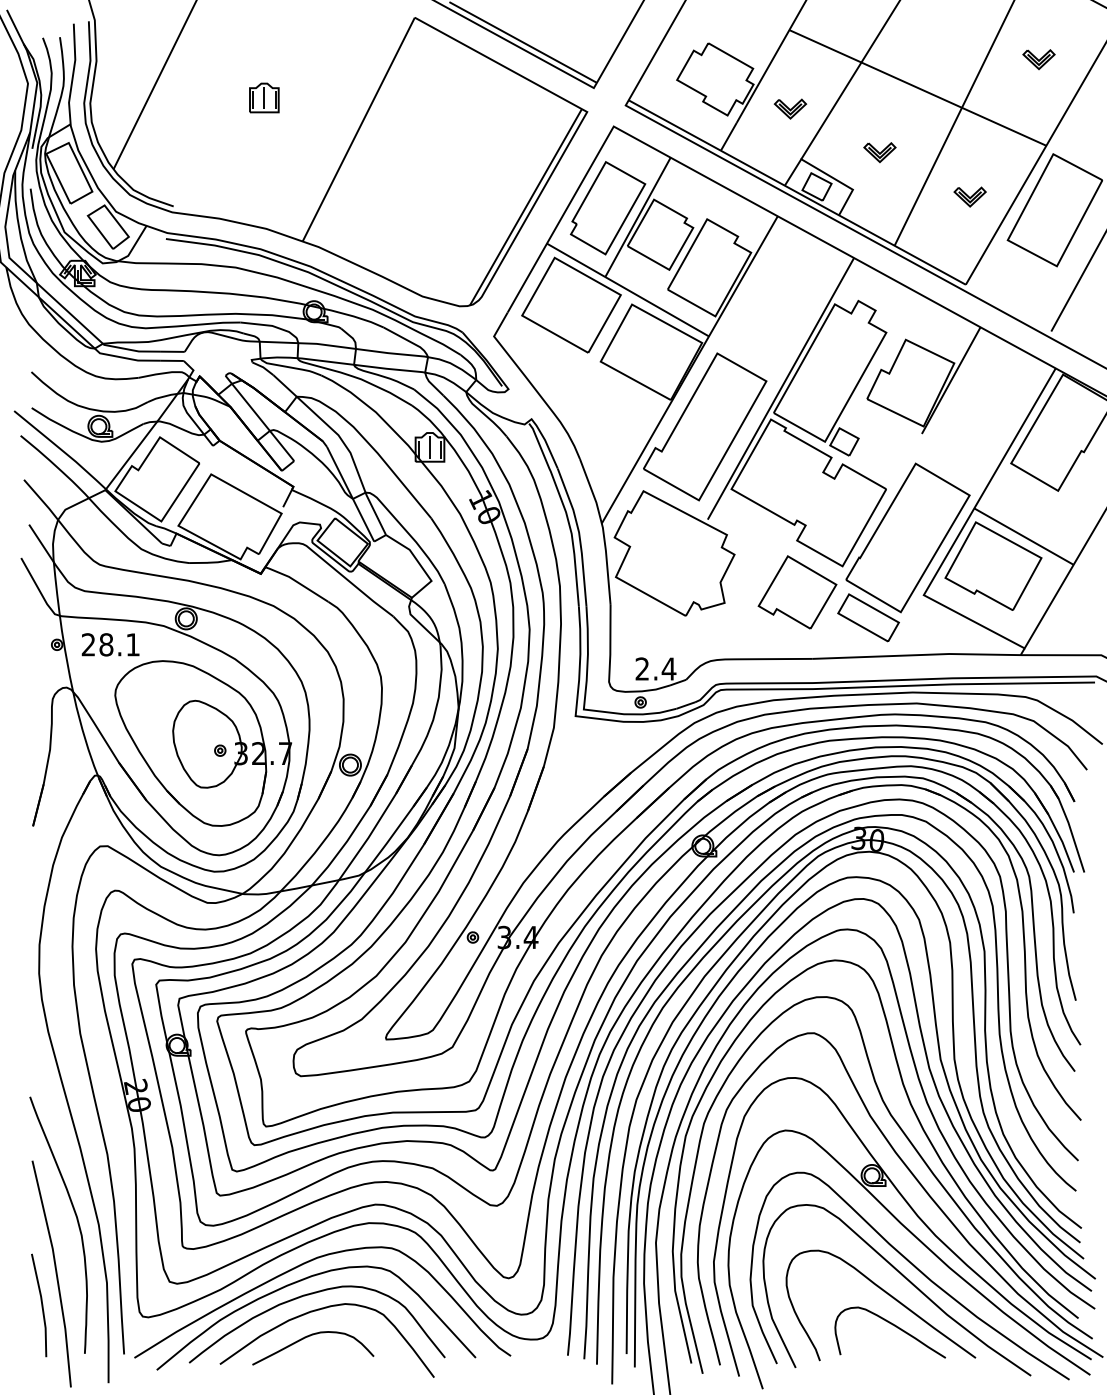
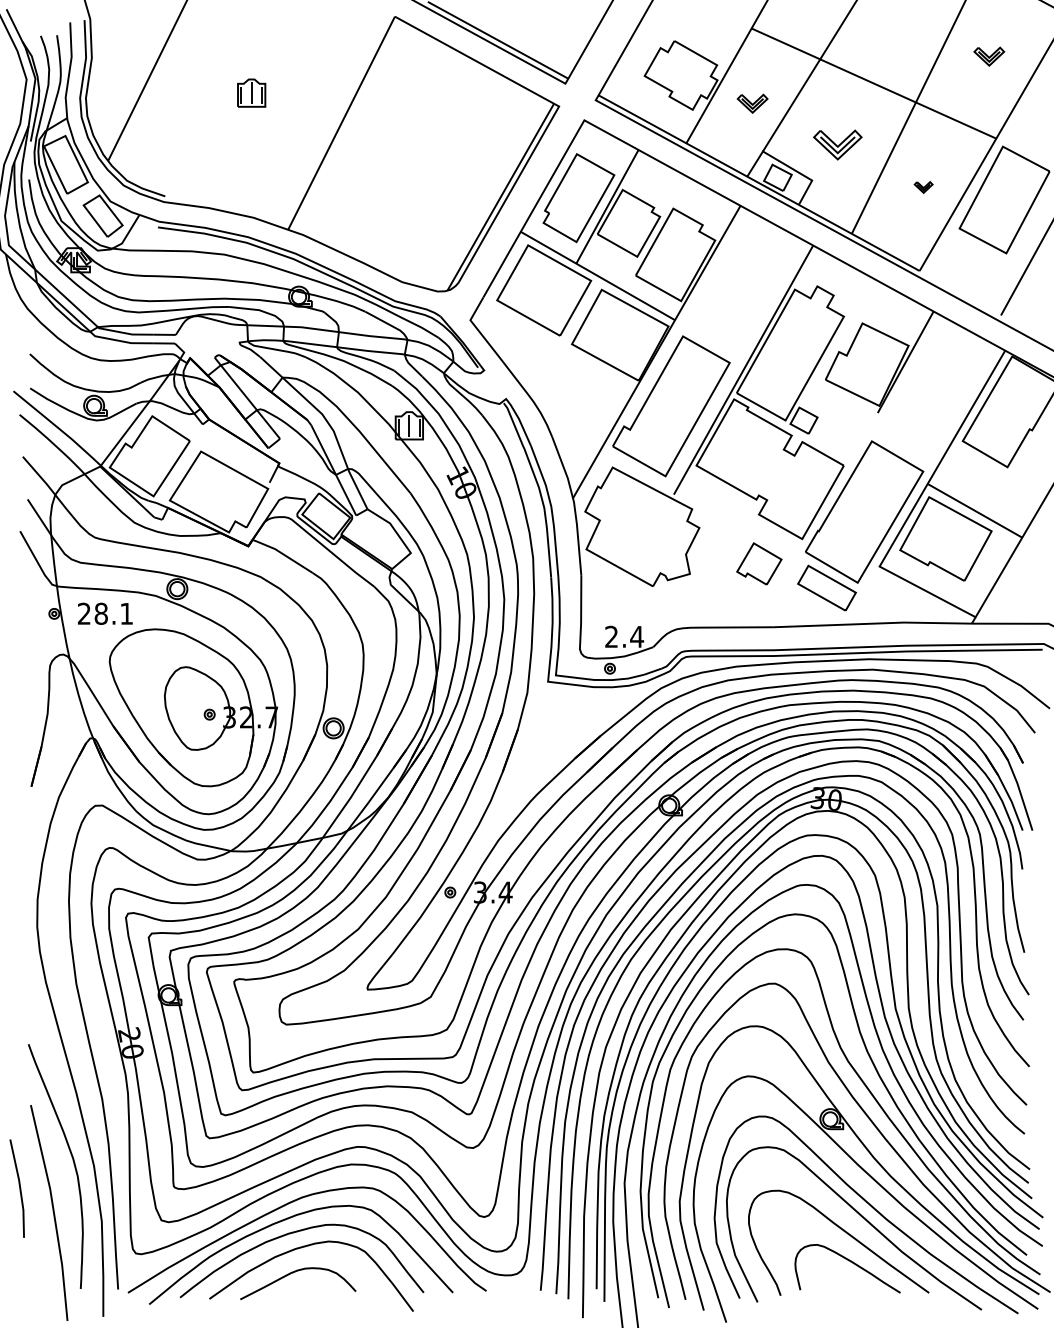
part: (879, 152) -> (837, 145), size x1.6
part: (969, 196) -> (923, 186), size x0.6
part: (797, 592) -> (759, 564), size x0.6
line: (41, 1305) -> (19, 1188), moved

